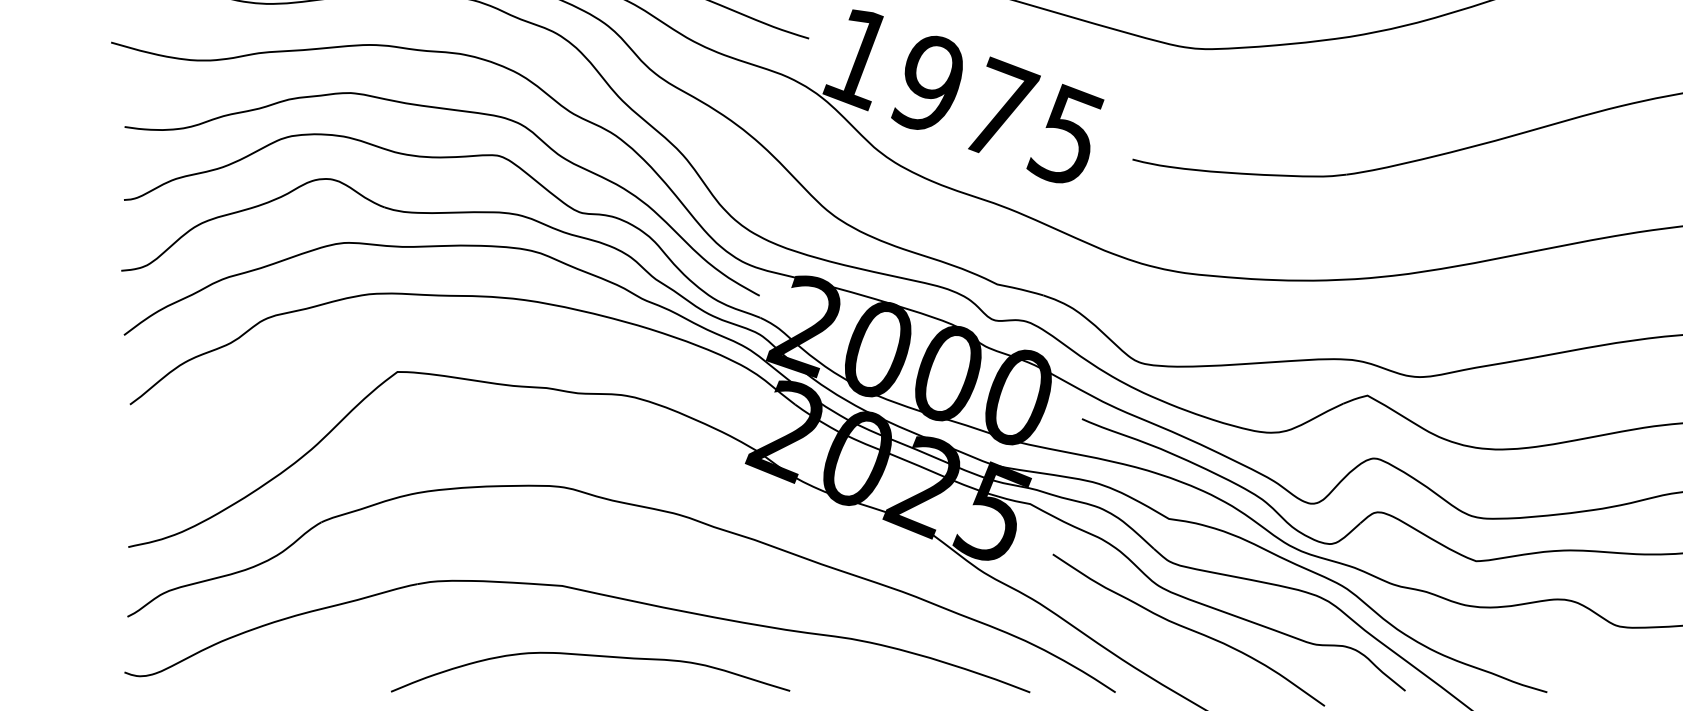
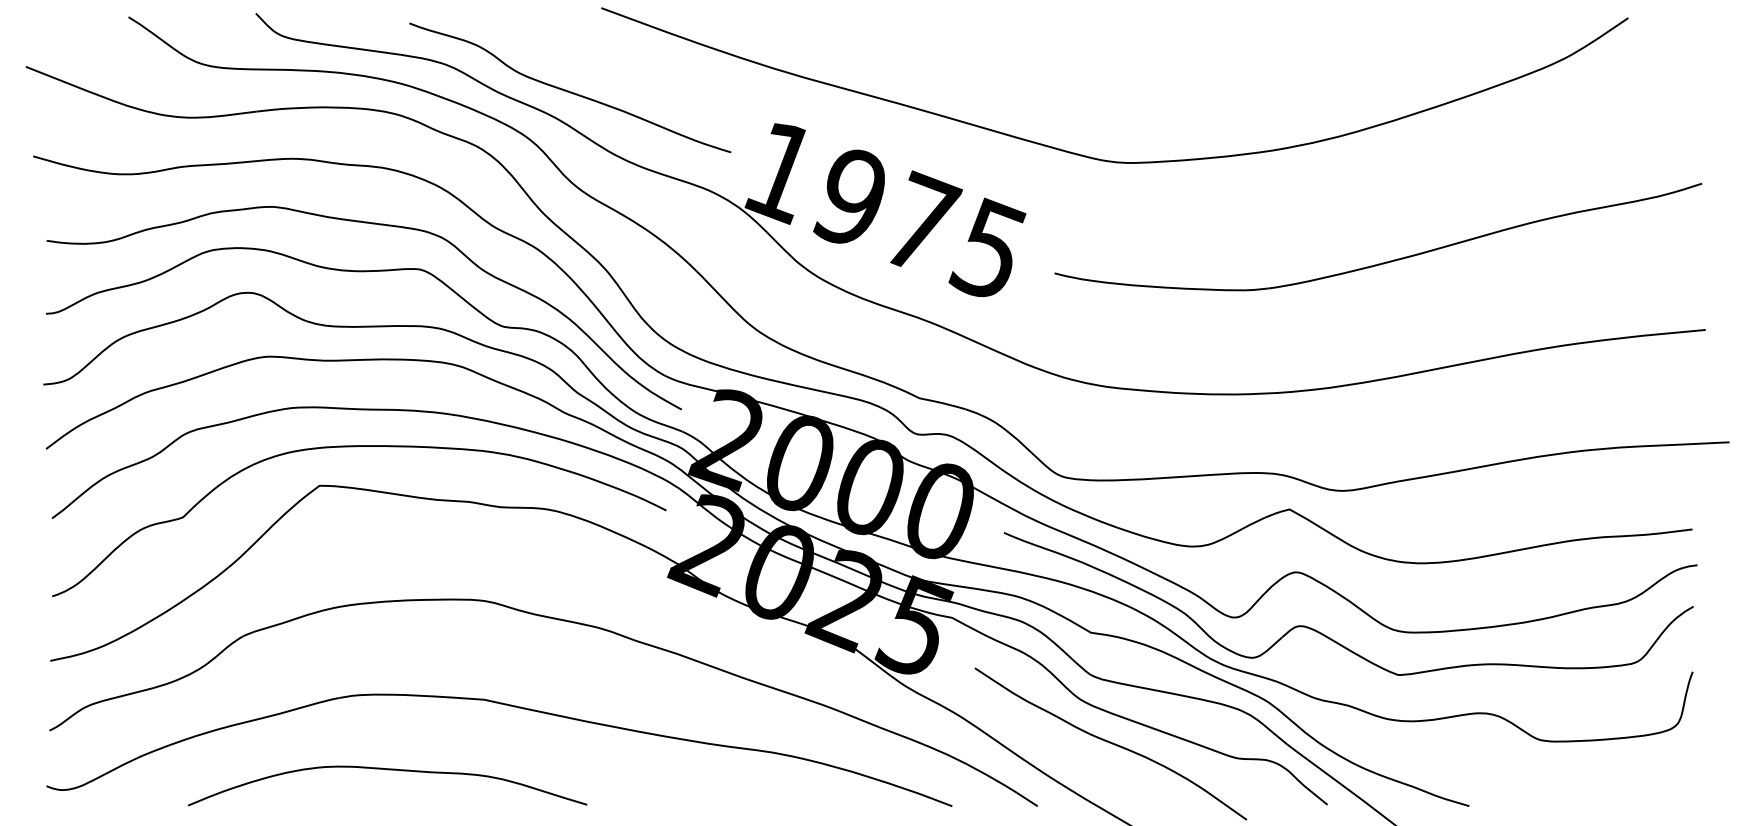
curve: (433, 333) -> (355, 447), added
curve: (590, 656) -> (387, 770), moved

